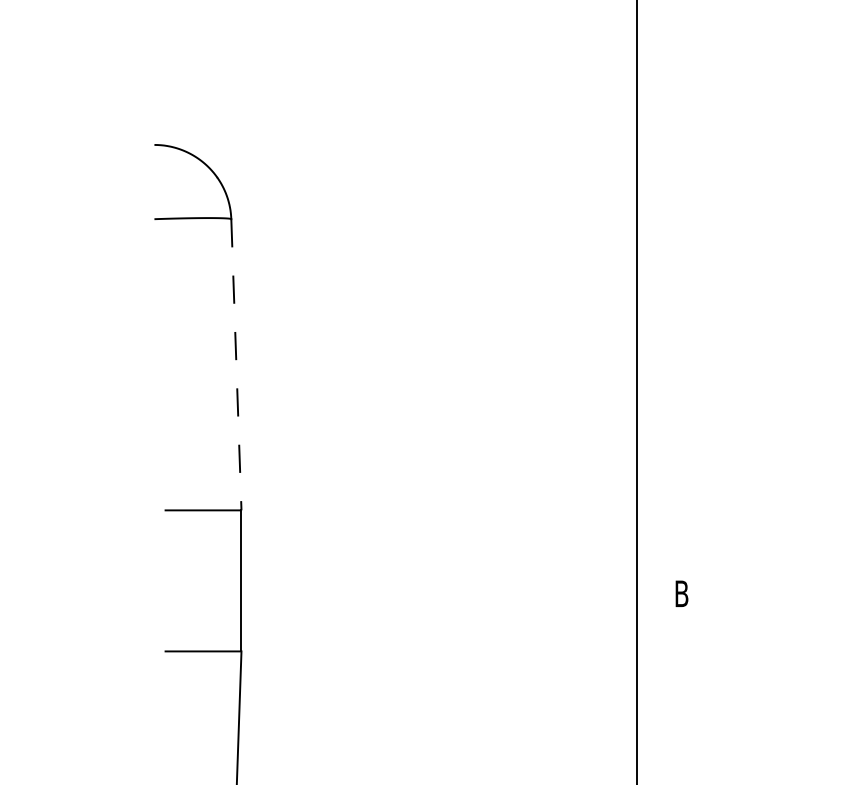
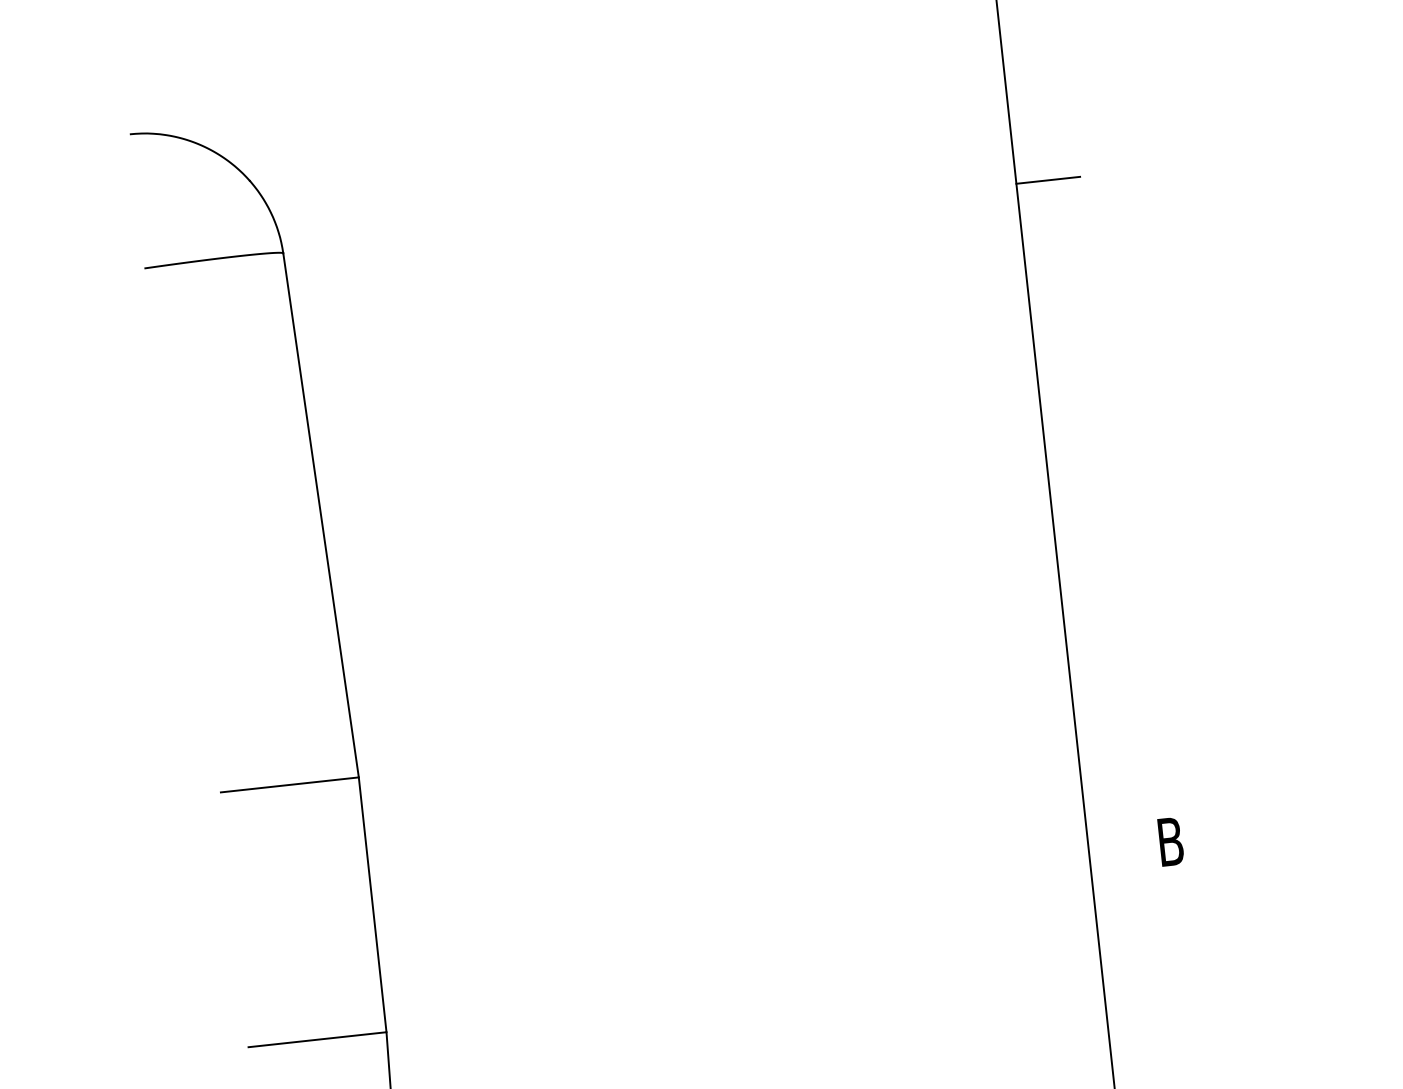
line: (653, 224) -> (1047, 180), added
line: (236, 364) -> (321, 514), dashed -> solid

